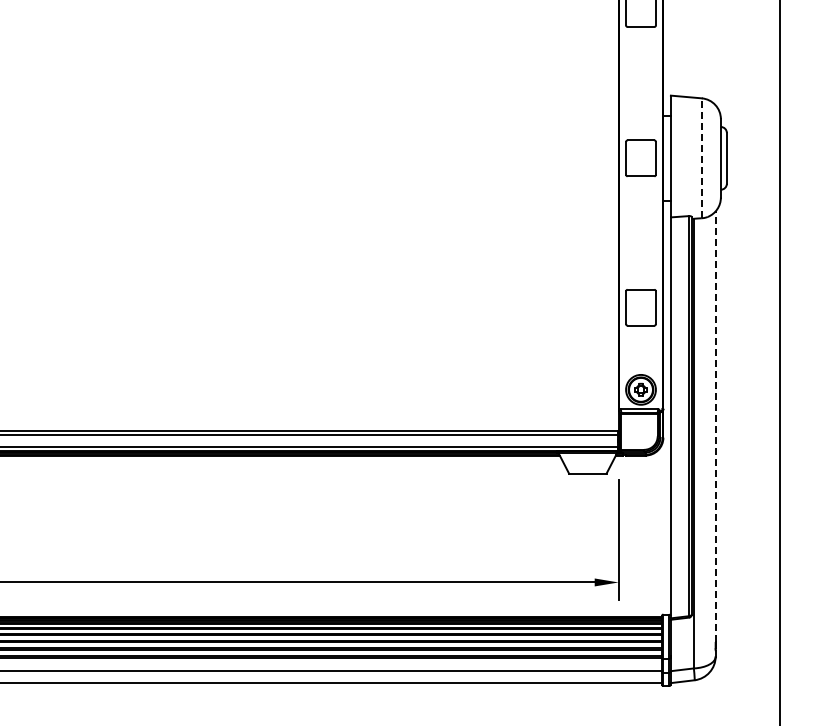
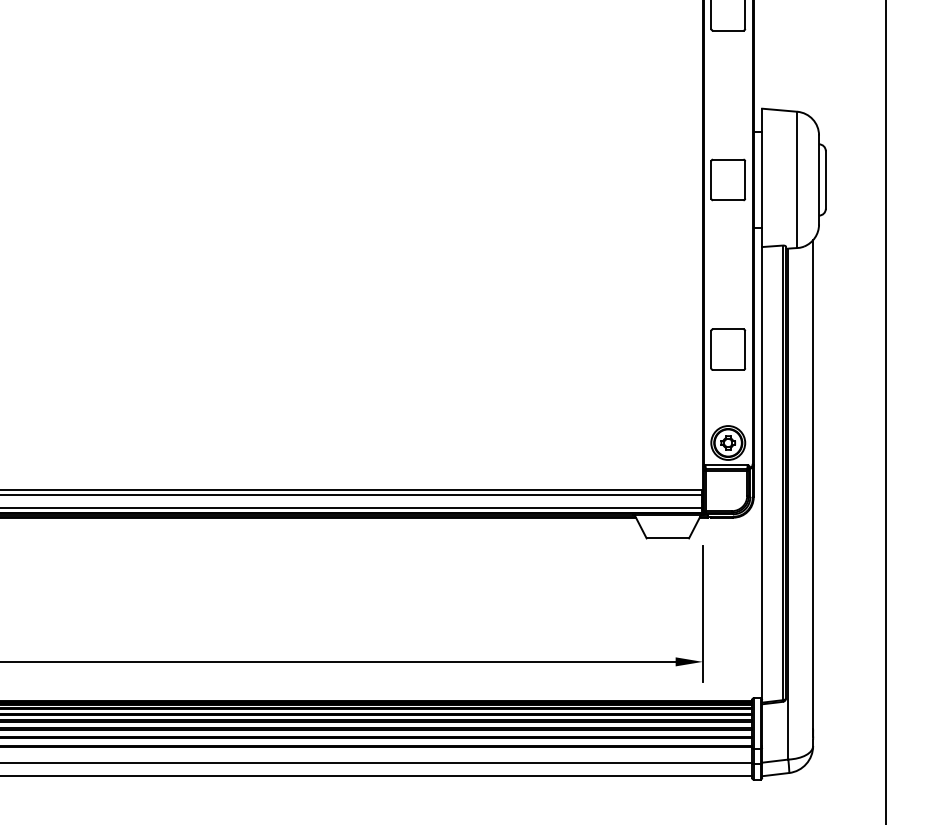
line: (701, 158) -> (797, 180), dashed -> solid
line: (715, 426) -> (812, 484), dashed -> solid

